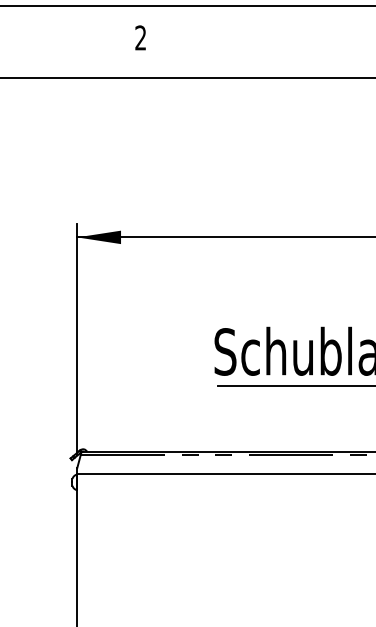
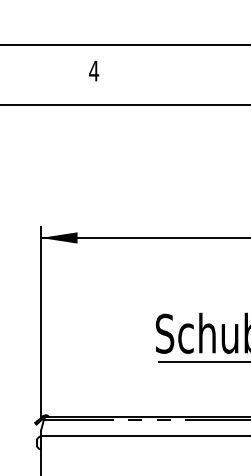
text: (140, 37) -> (93, 70), 2 -> 4

